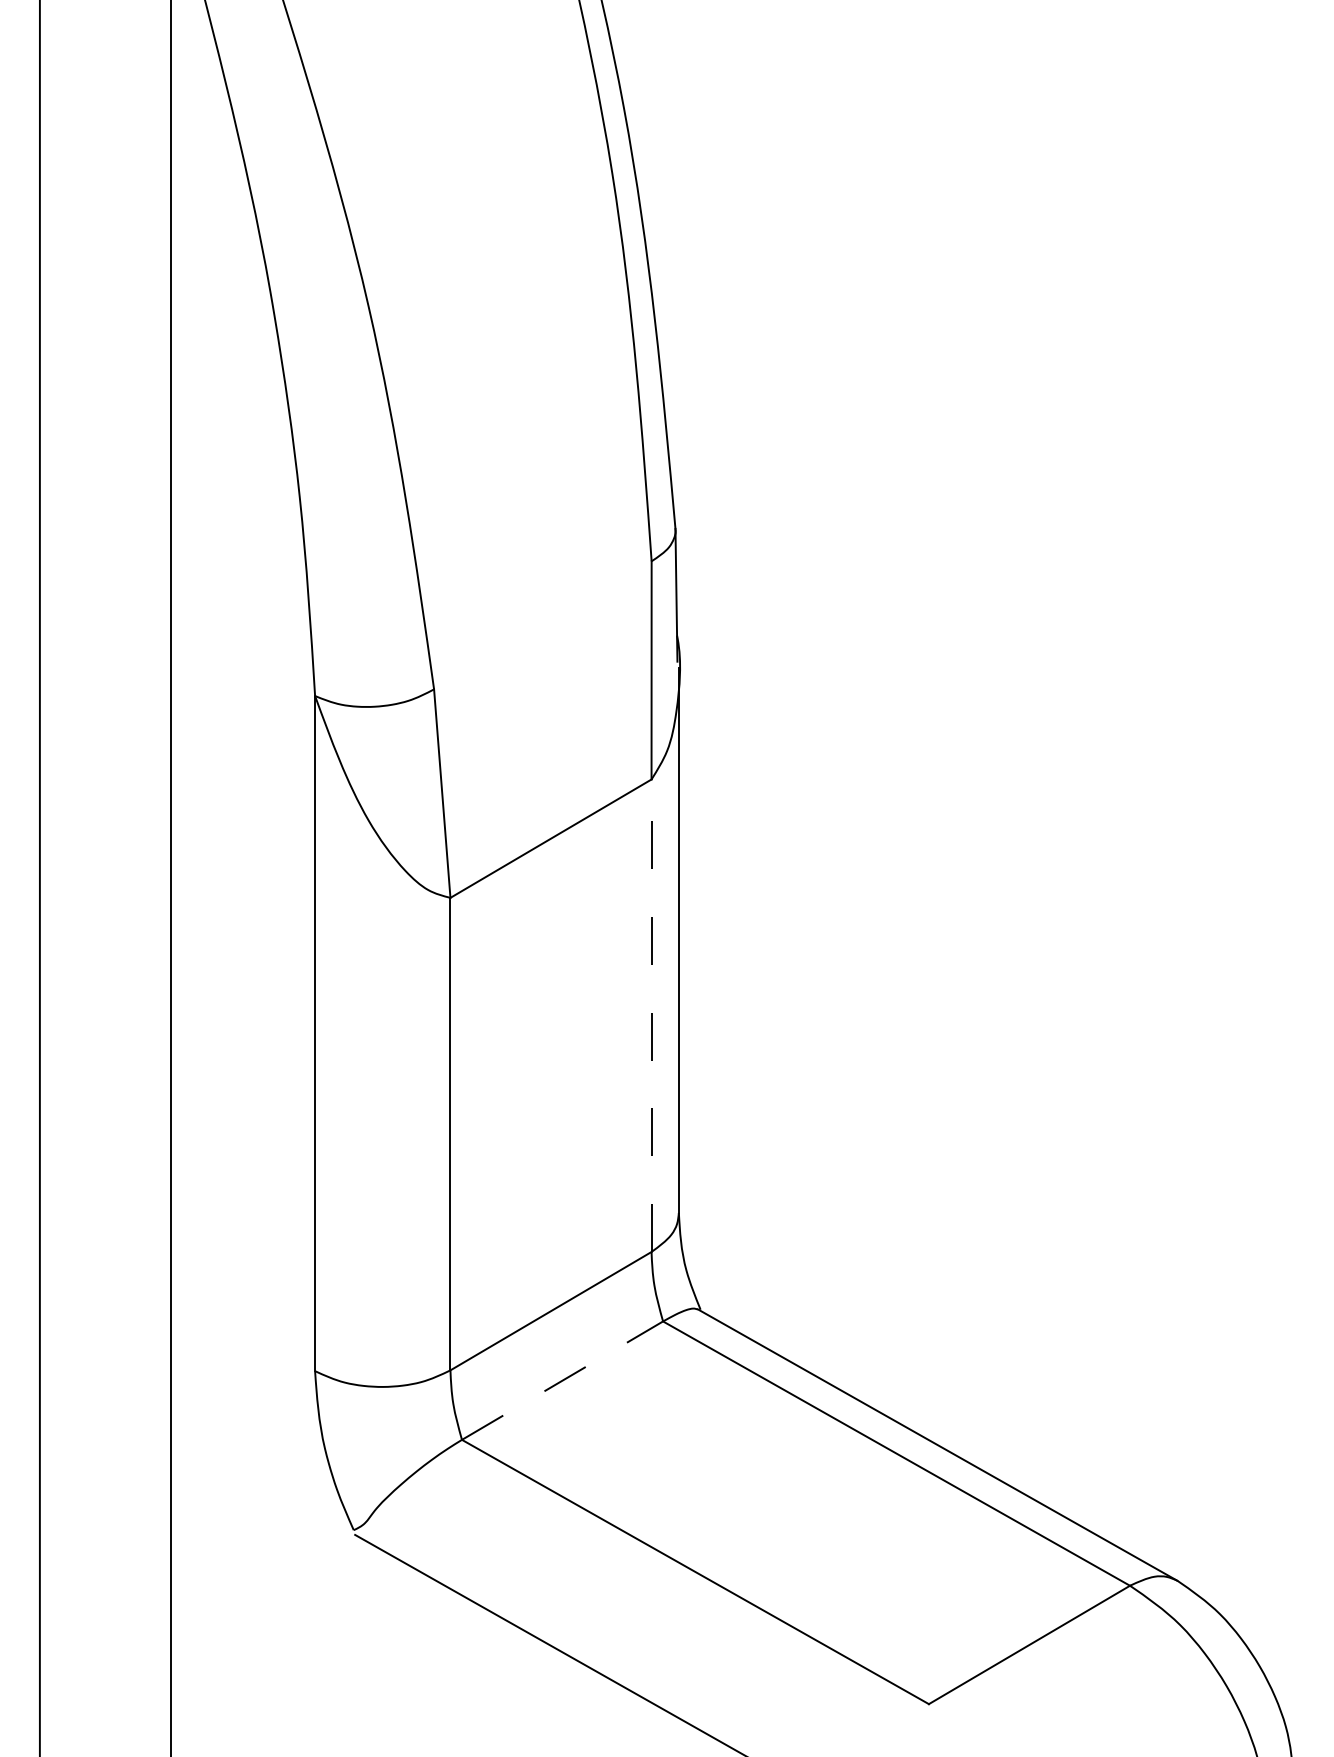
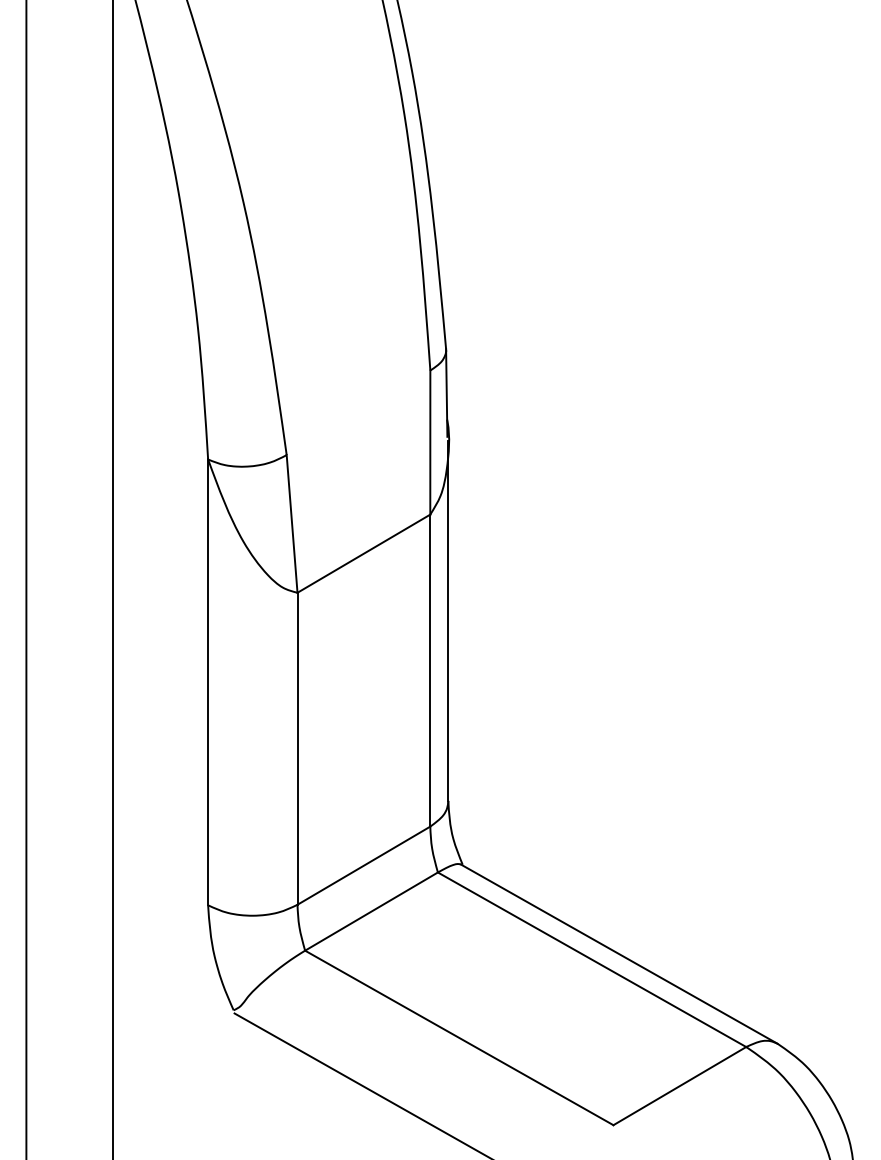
line: (651, 1015) -> (430, 670), dashed -> solid
line: (562, 1380) -> (371, 911), dashed -> solid

